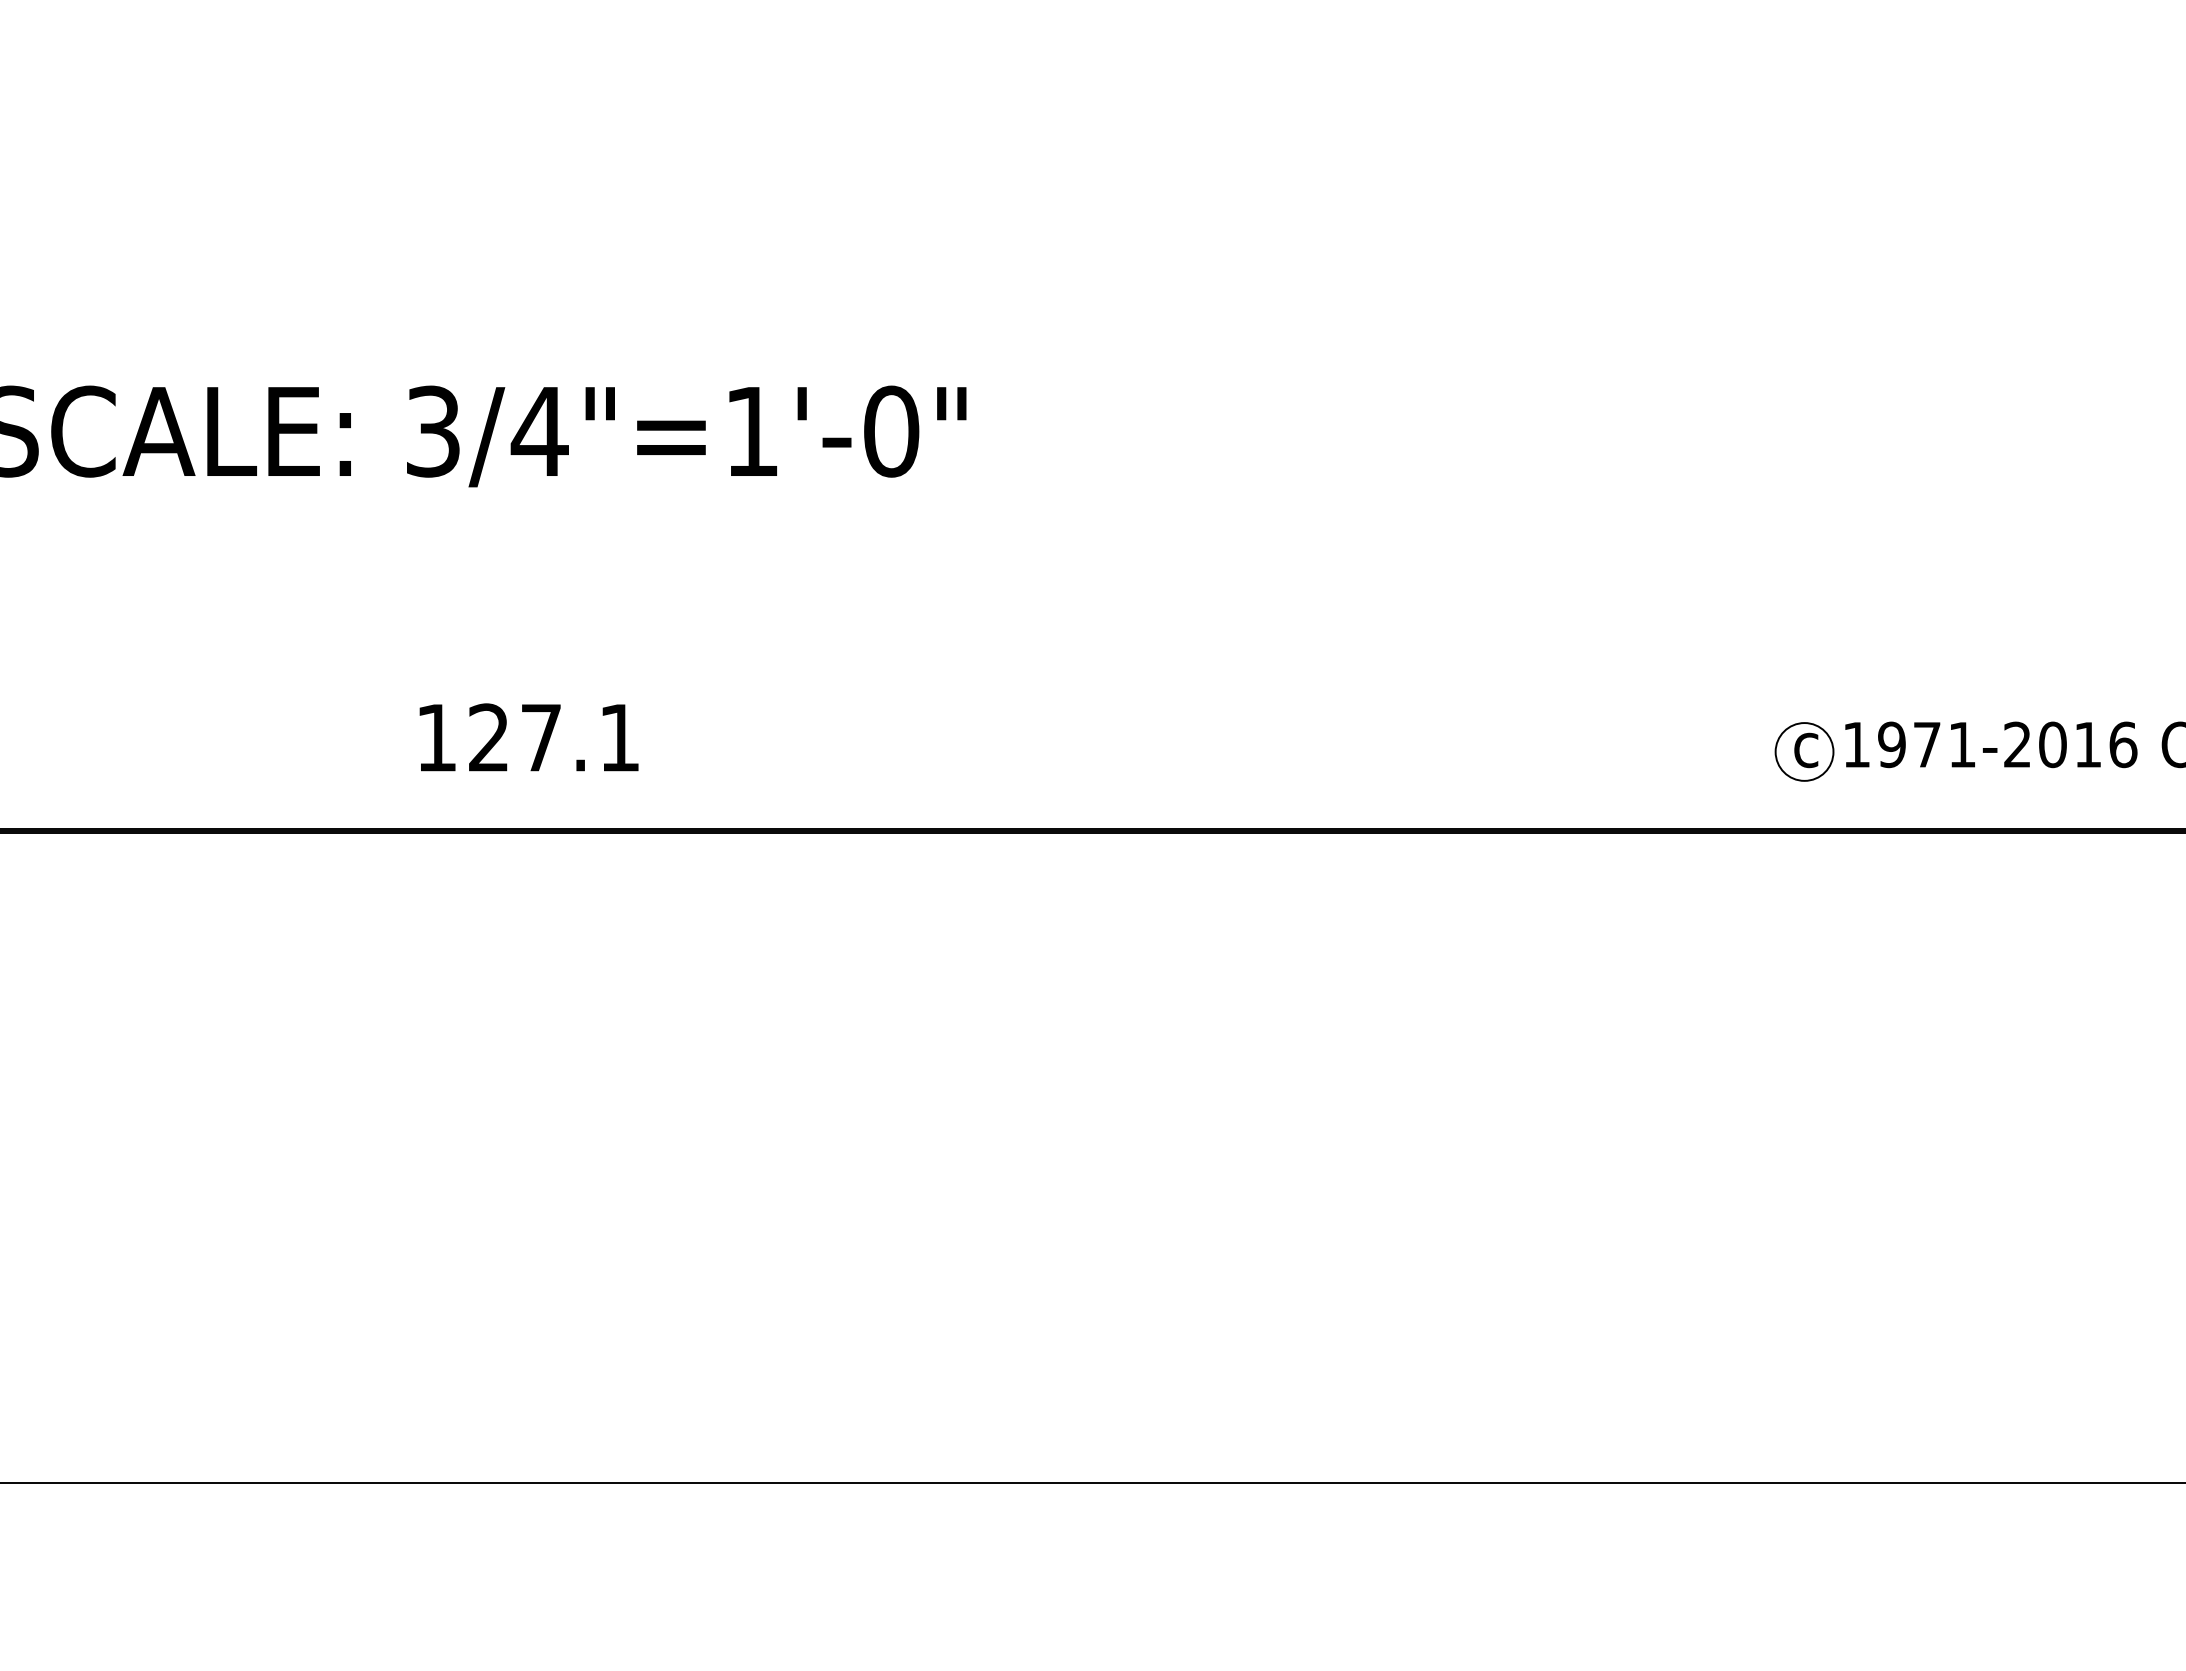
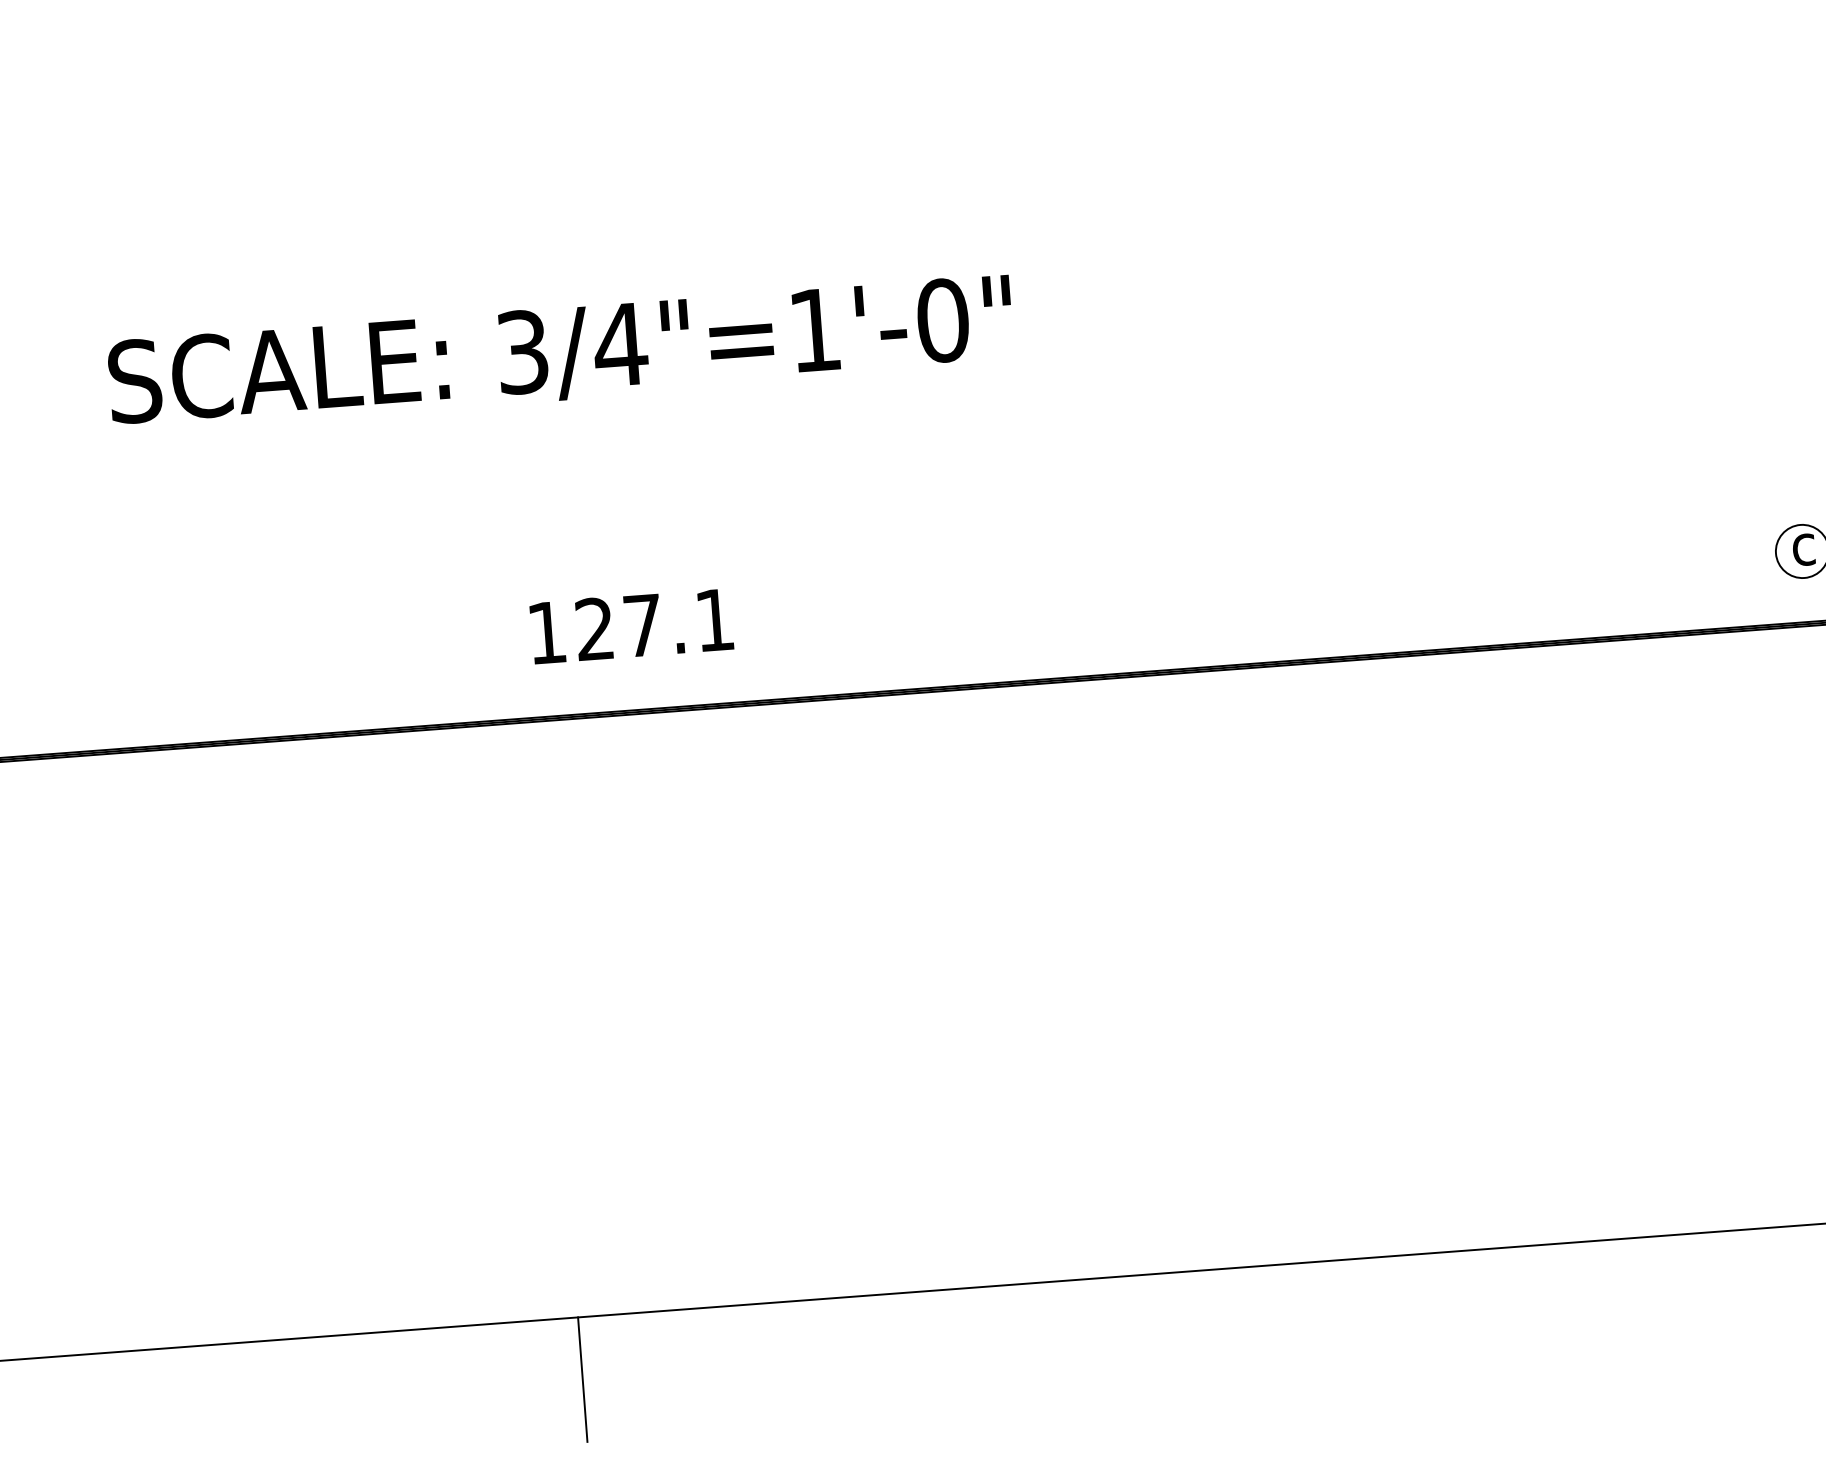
line: (414, 1550) -> (582, 1379), added

